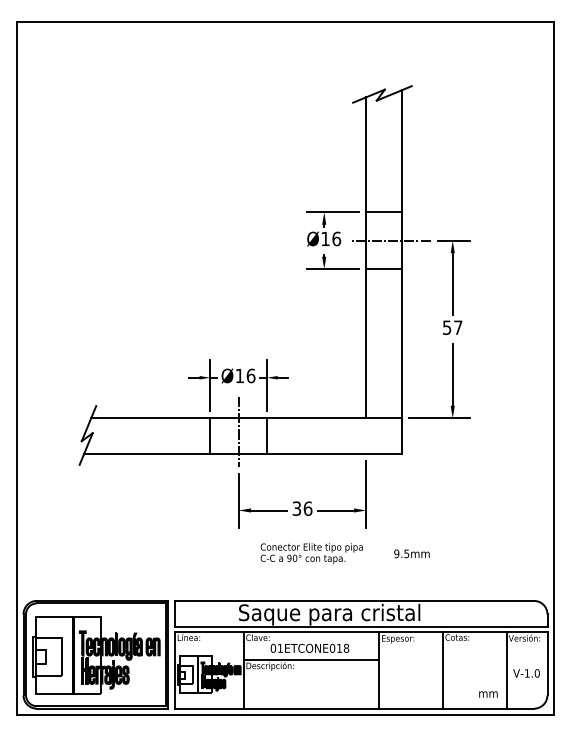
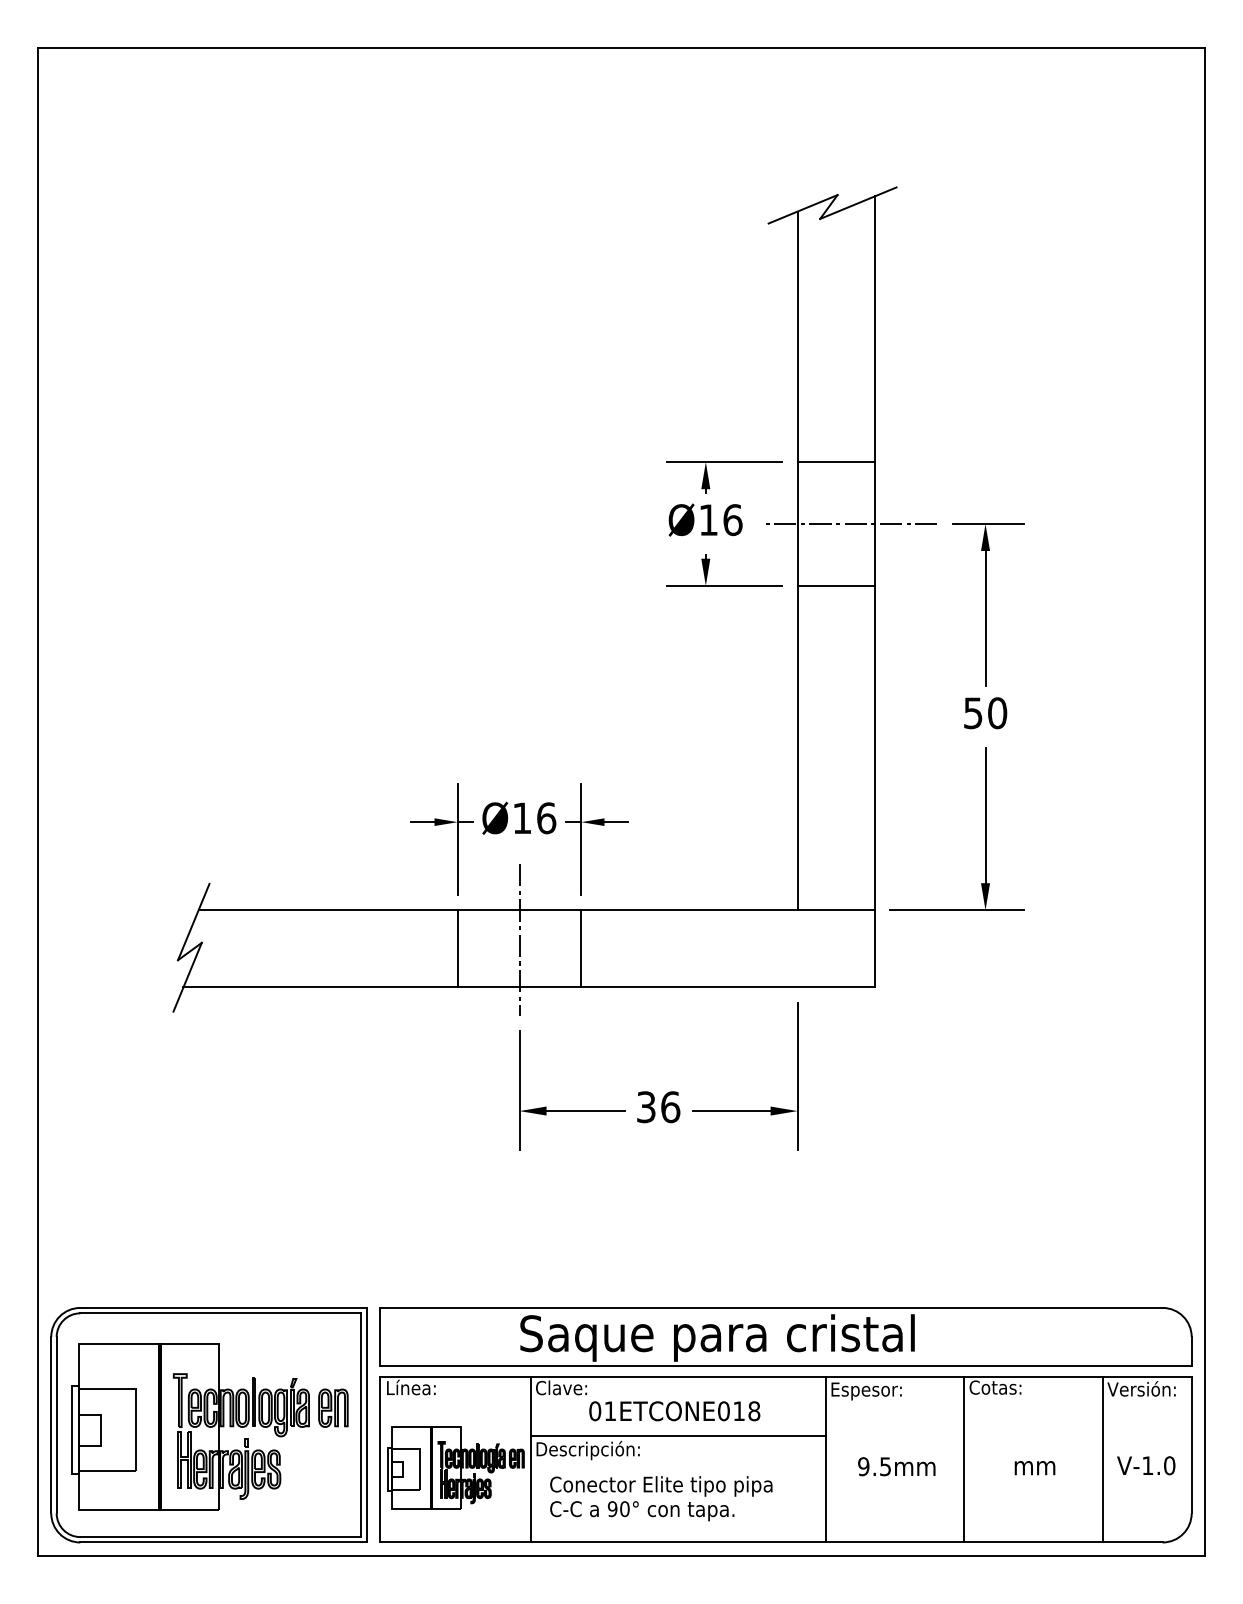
text: (458, 327) -> (998, 712), 57 -> 50
text: (311, 553) -> (660, 1498), moved
text: (411, 553) -> (895, 1465), moved
text: (488, 694) -> (1035, 1468), moved

